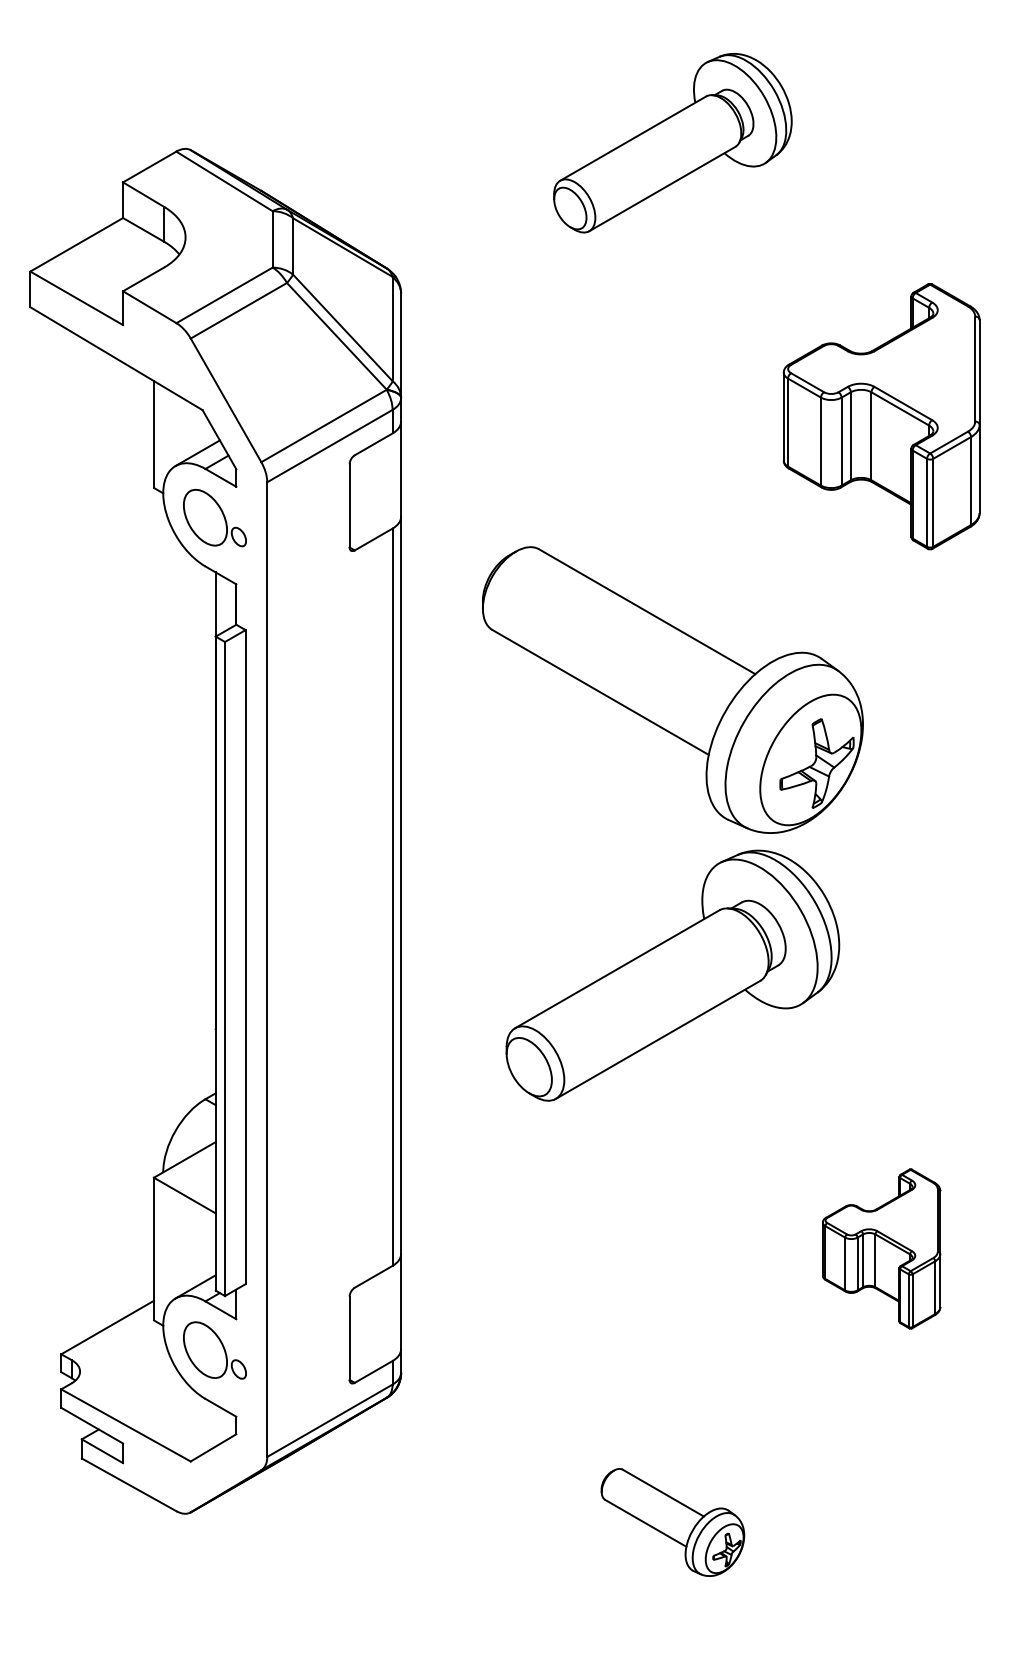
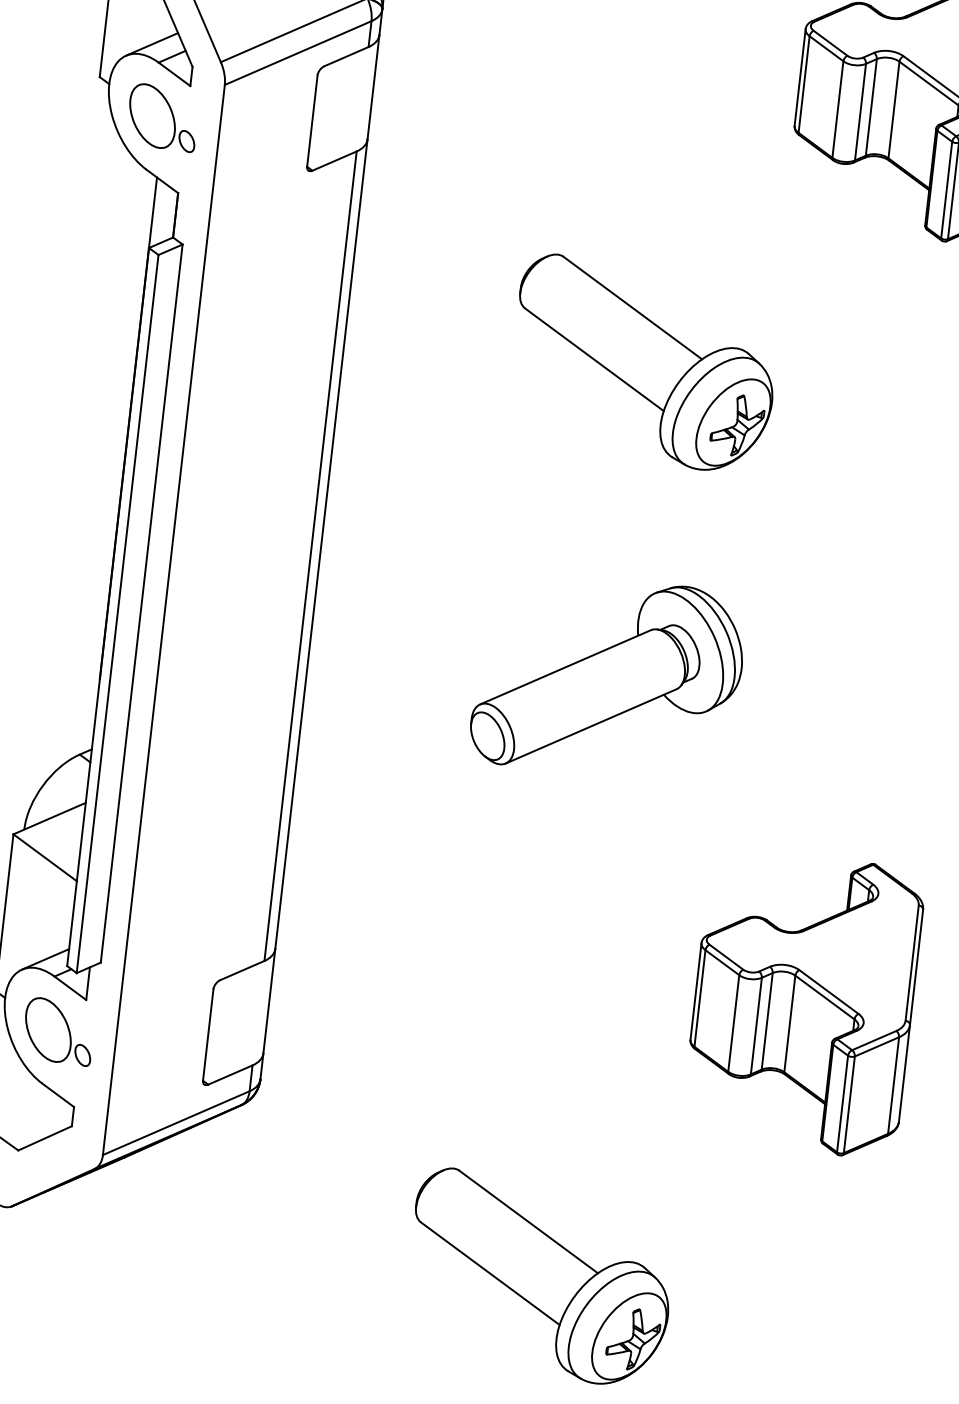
part: (672, 689) -> (643, 363), size x0.62
part: (672, 975) -> (608, 677), size x0.71
part: (881, 1248) -> (803, 1003), size x1.67
part: (672, 1522) -> (539, 1277), size x1.67

